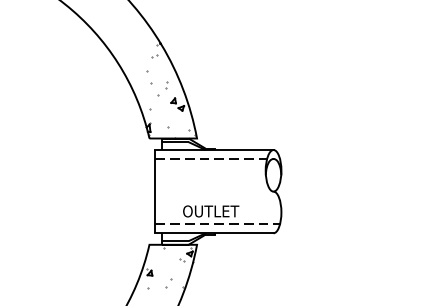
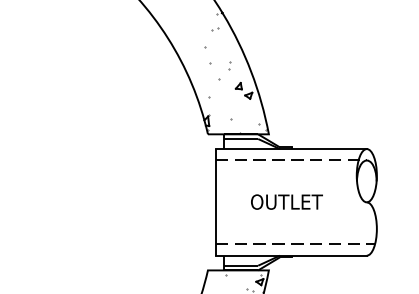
text: (211, 211) -> (287, 202), moved

